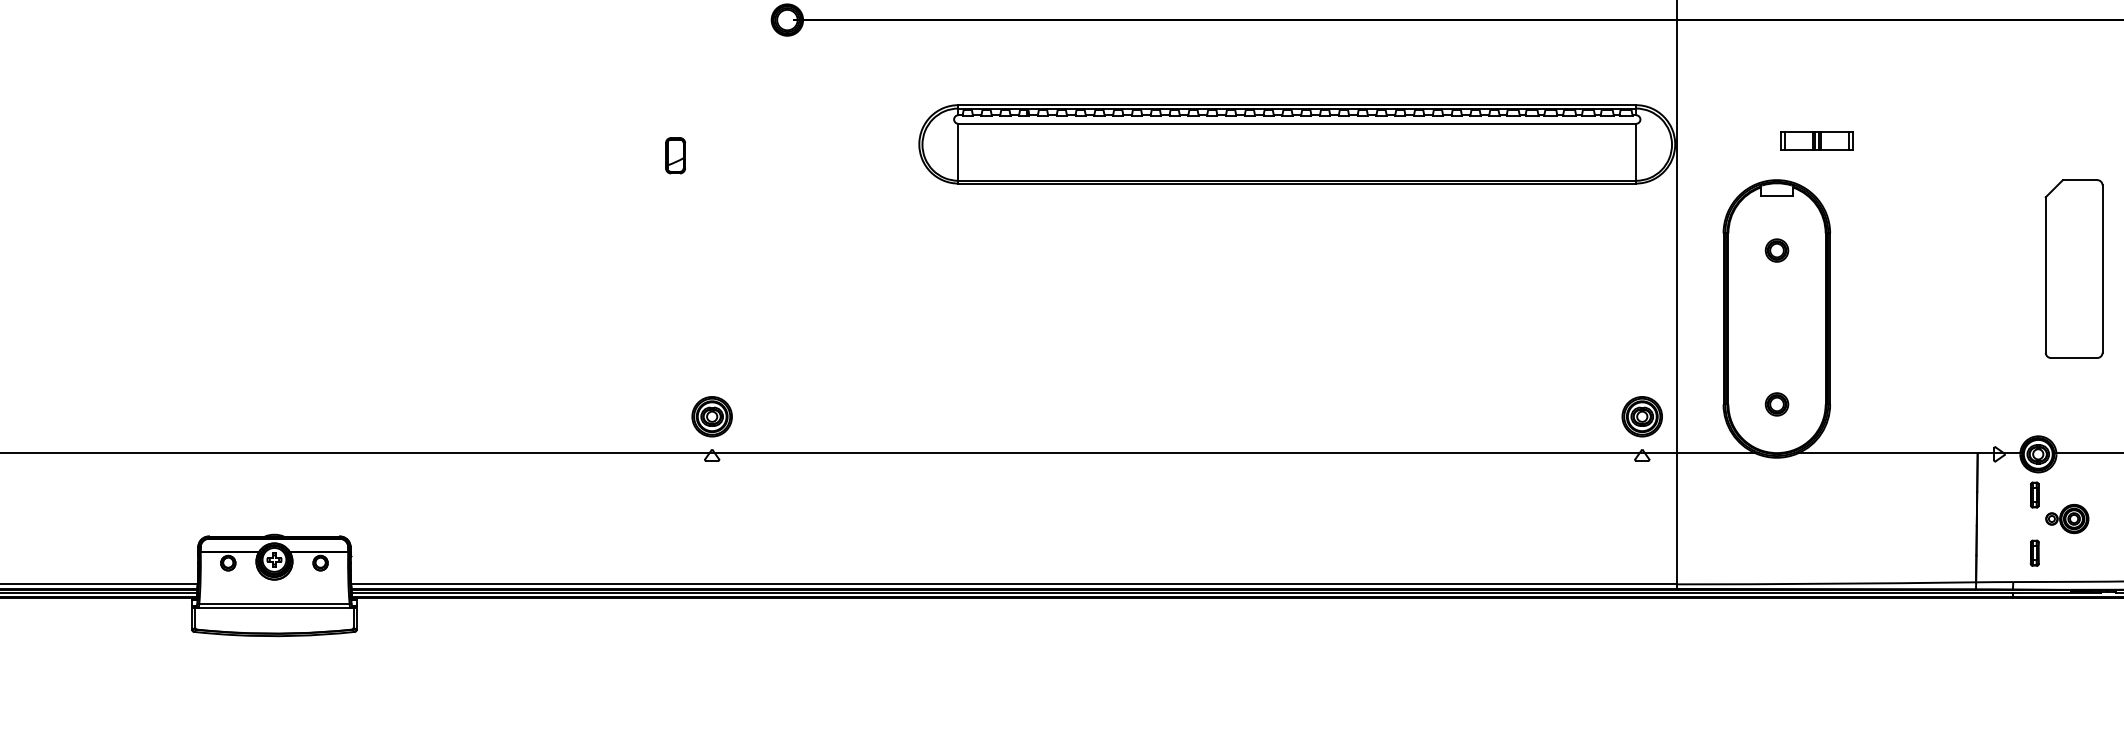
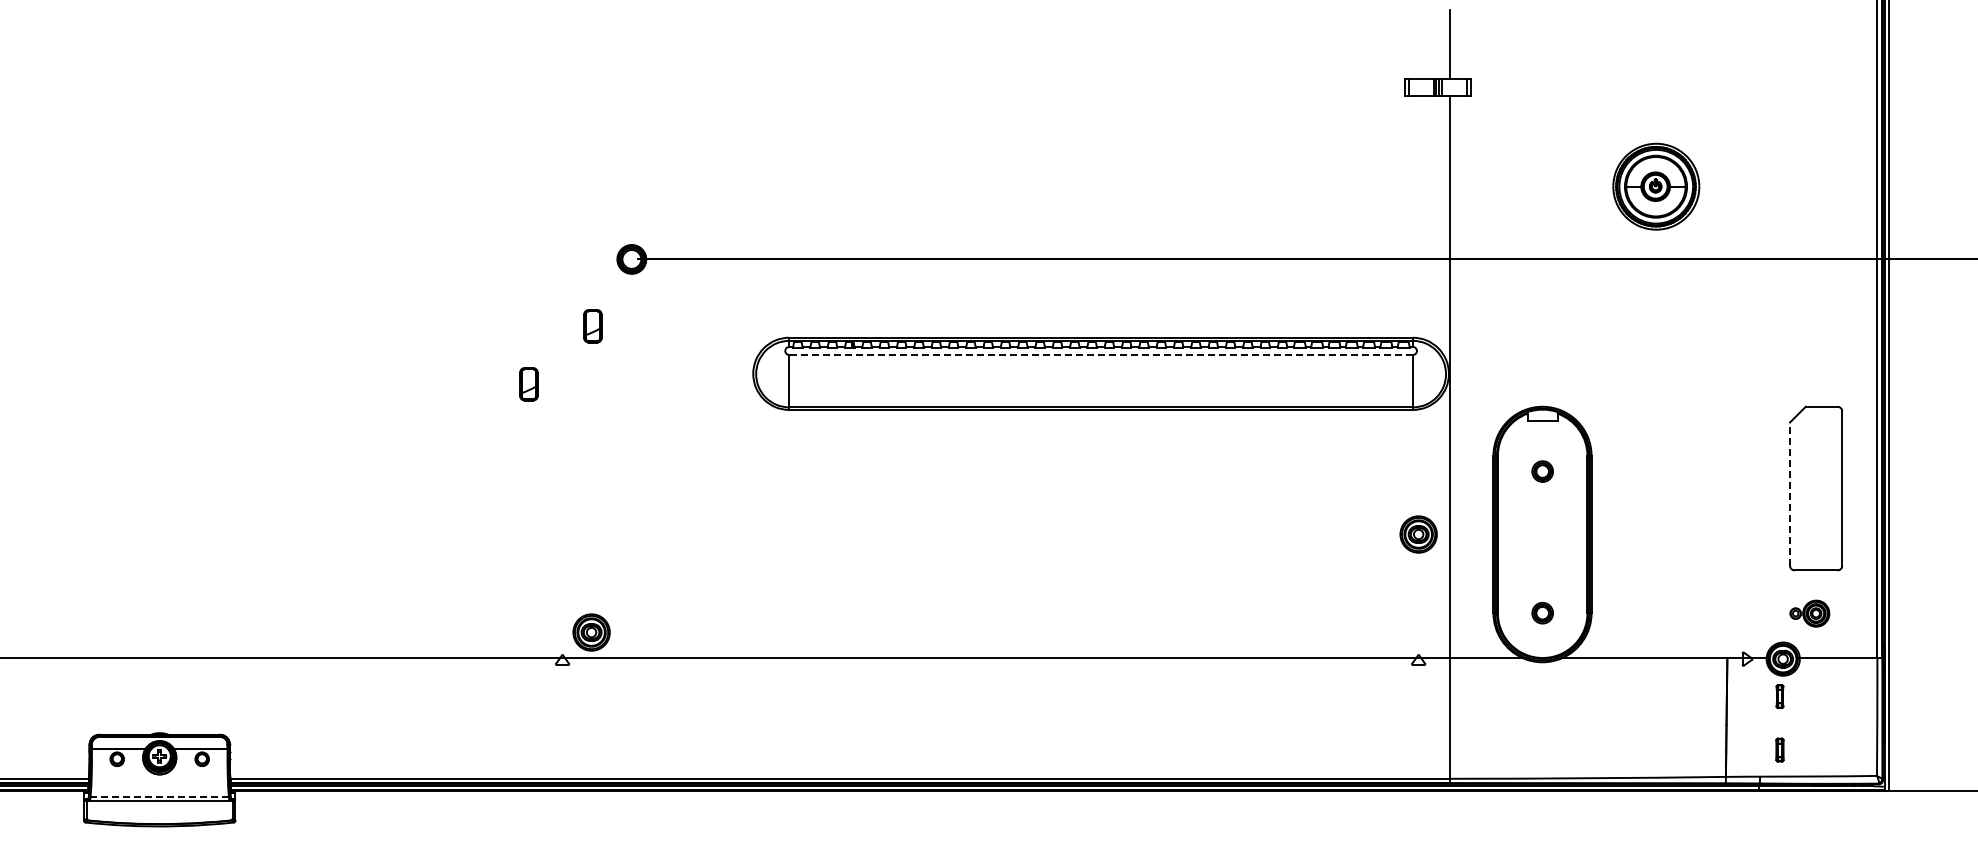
part: (744, 92) -> (592, 326), added
line: (1297, 123) -> (1101, 354), solid -> dashed
part: (1817, 140) -> (1579, 370), removed
line: (2046, 275) -> (1790, 494), solid -> dashed
part: (712, 416) -> (591, 632), moved
part: (1642, 416) -> (1418, 534), moved
part: (2066, 518) -> (1809, 613), moved
line: (274, 603) -> (159, 796), solid -> dashed

